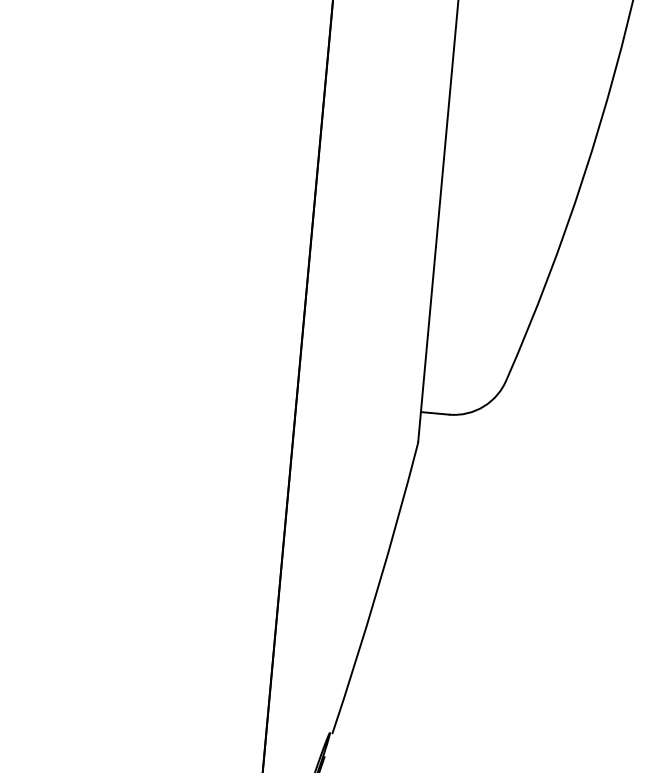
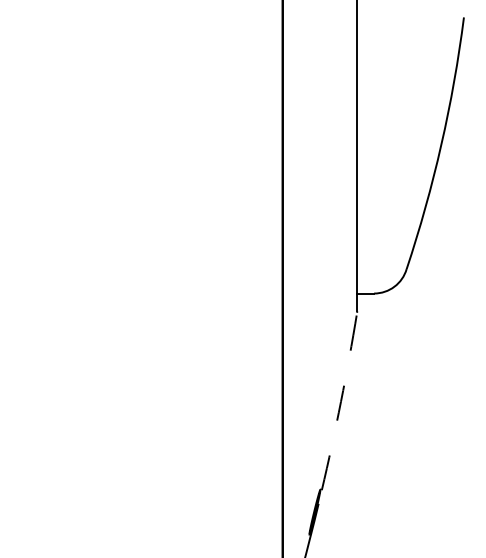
arc: (376, 589) -> (340, 401), solid -> dashed

